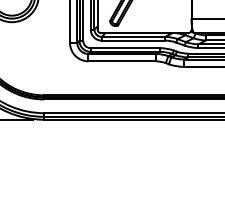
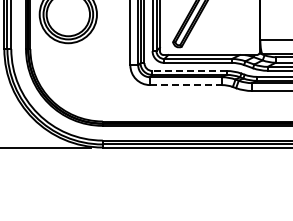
line: (125, 47) -> (189, 70), solid -> dashed
line: (122, 61) -> (186, 85), solid -> dashed

